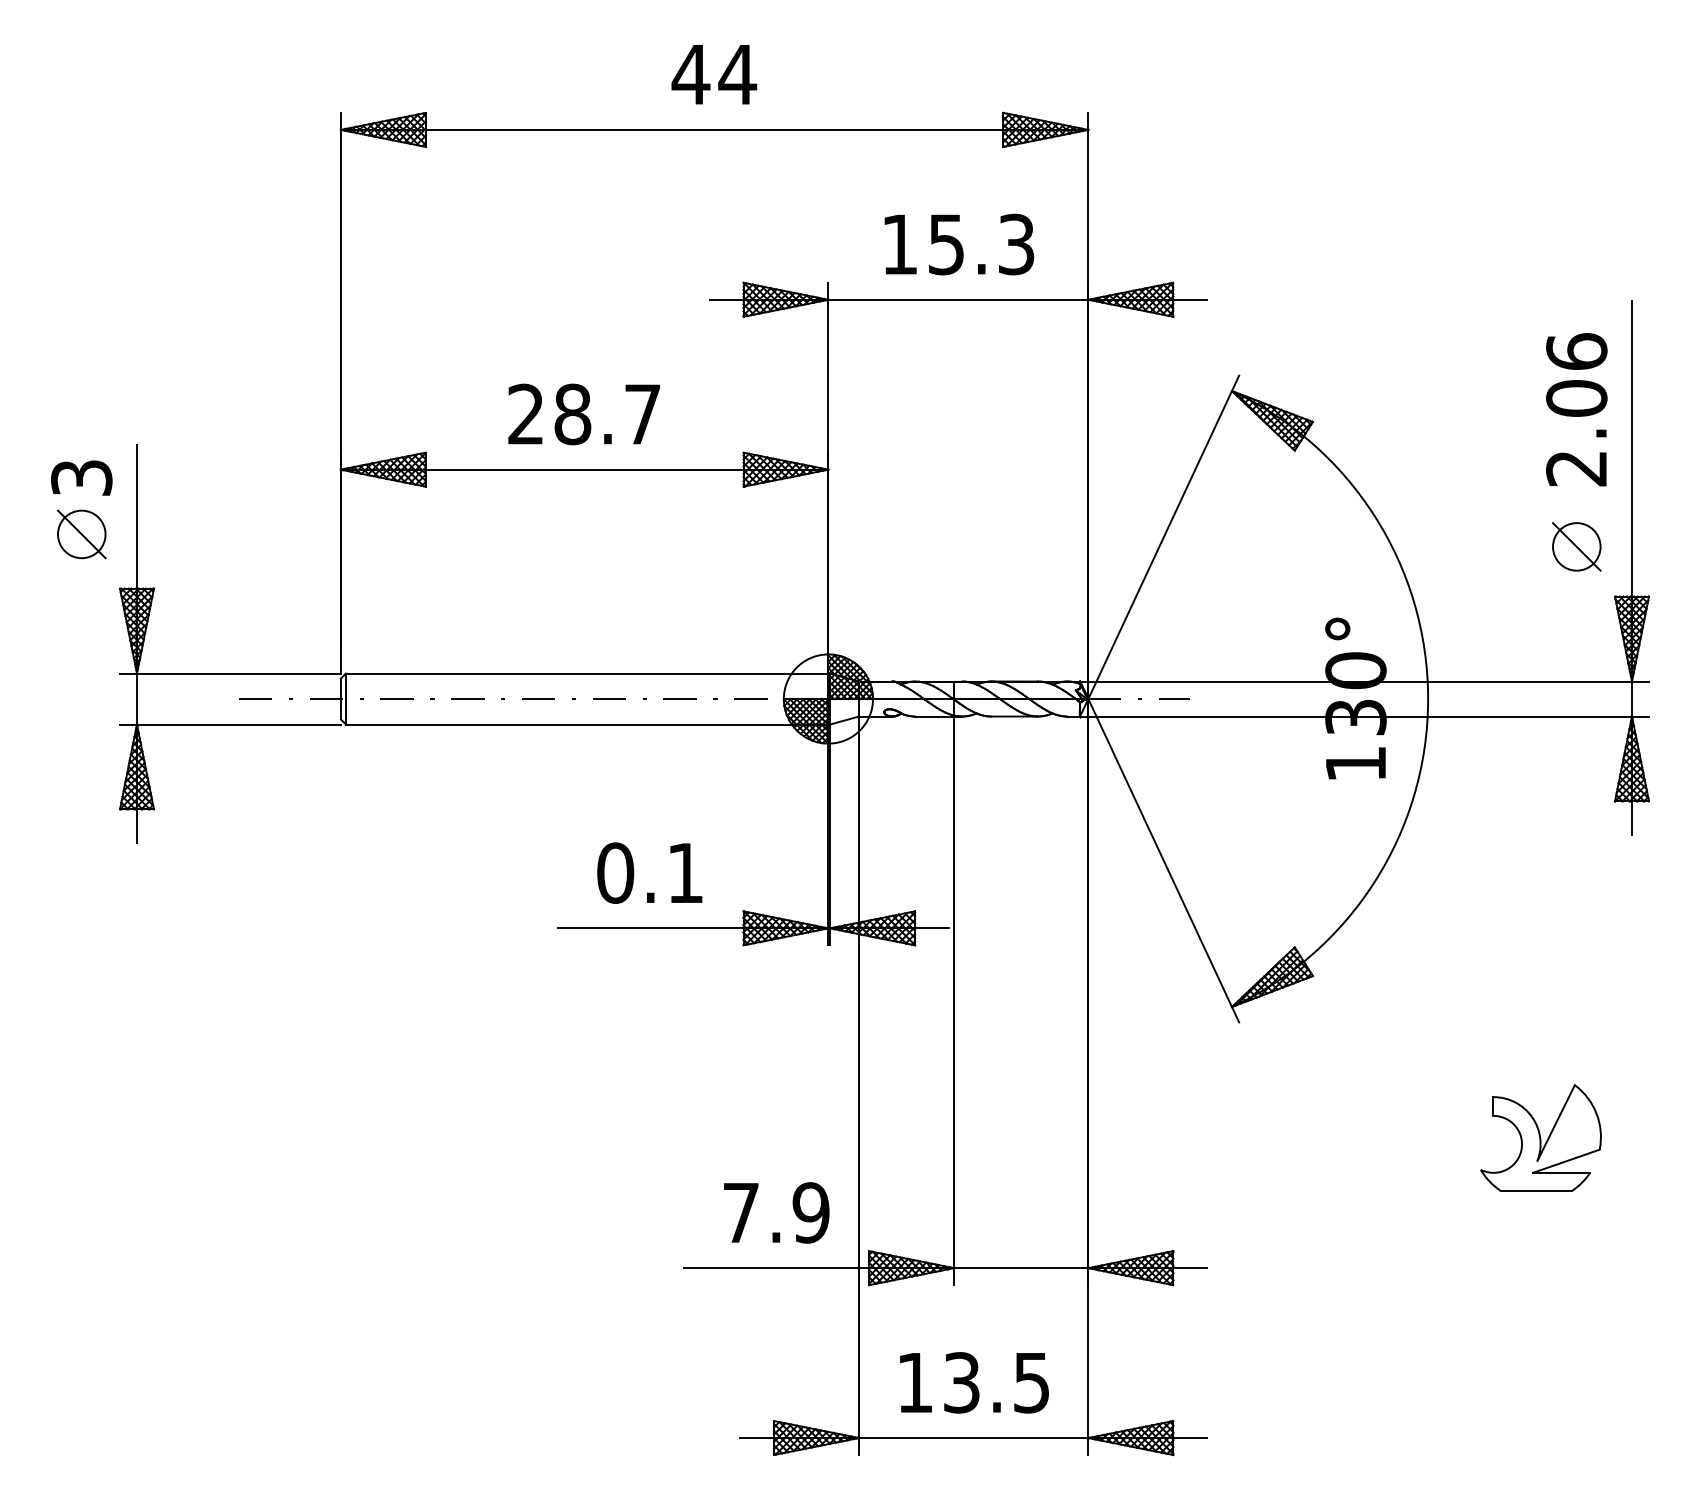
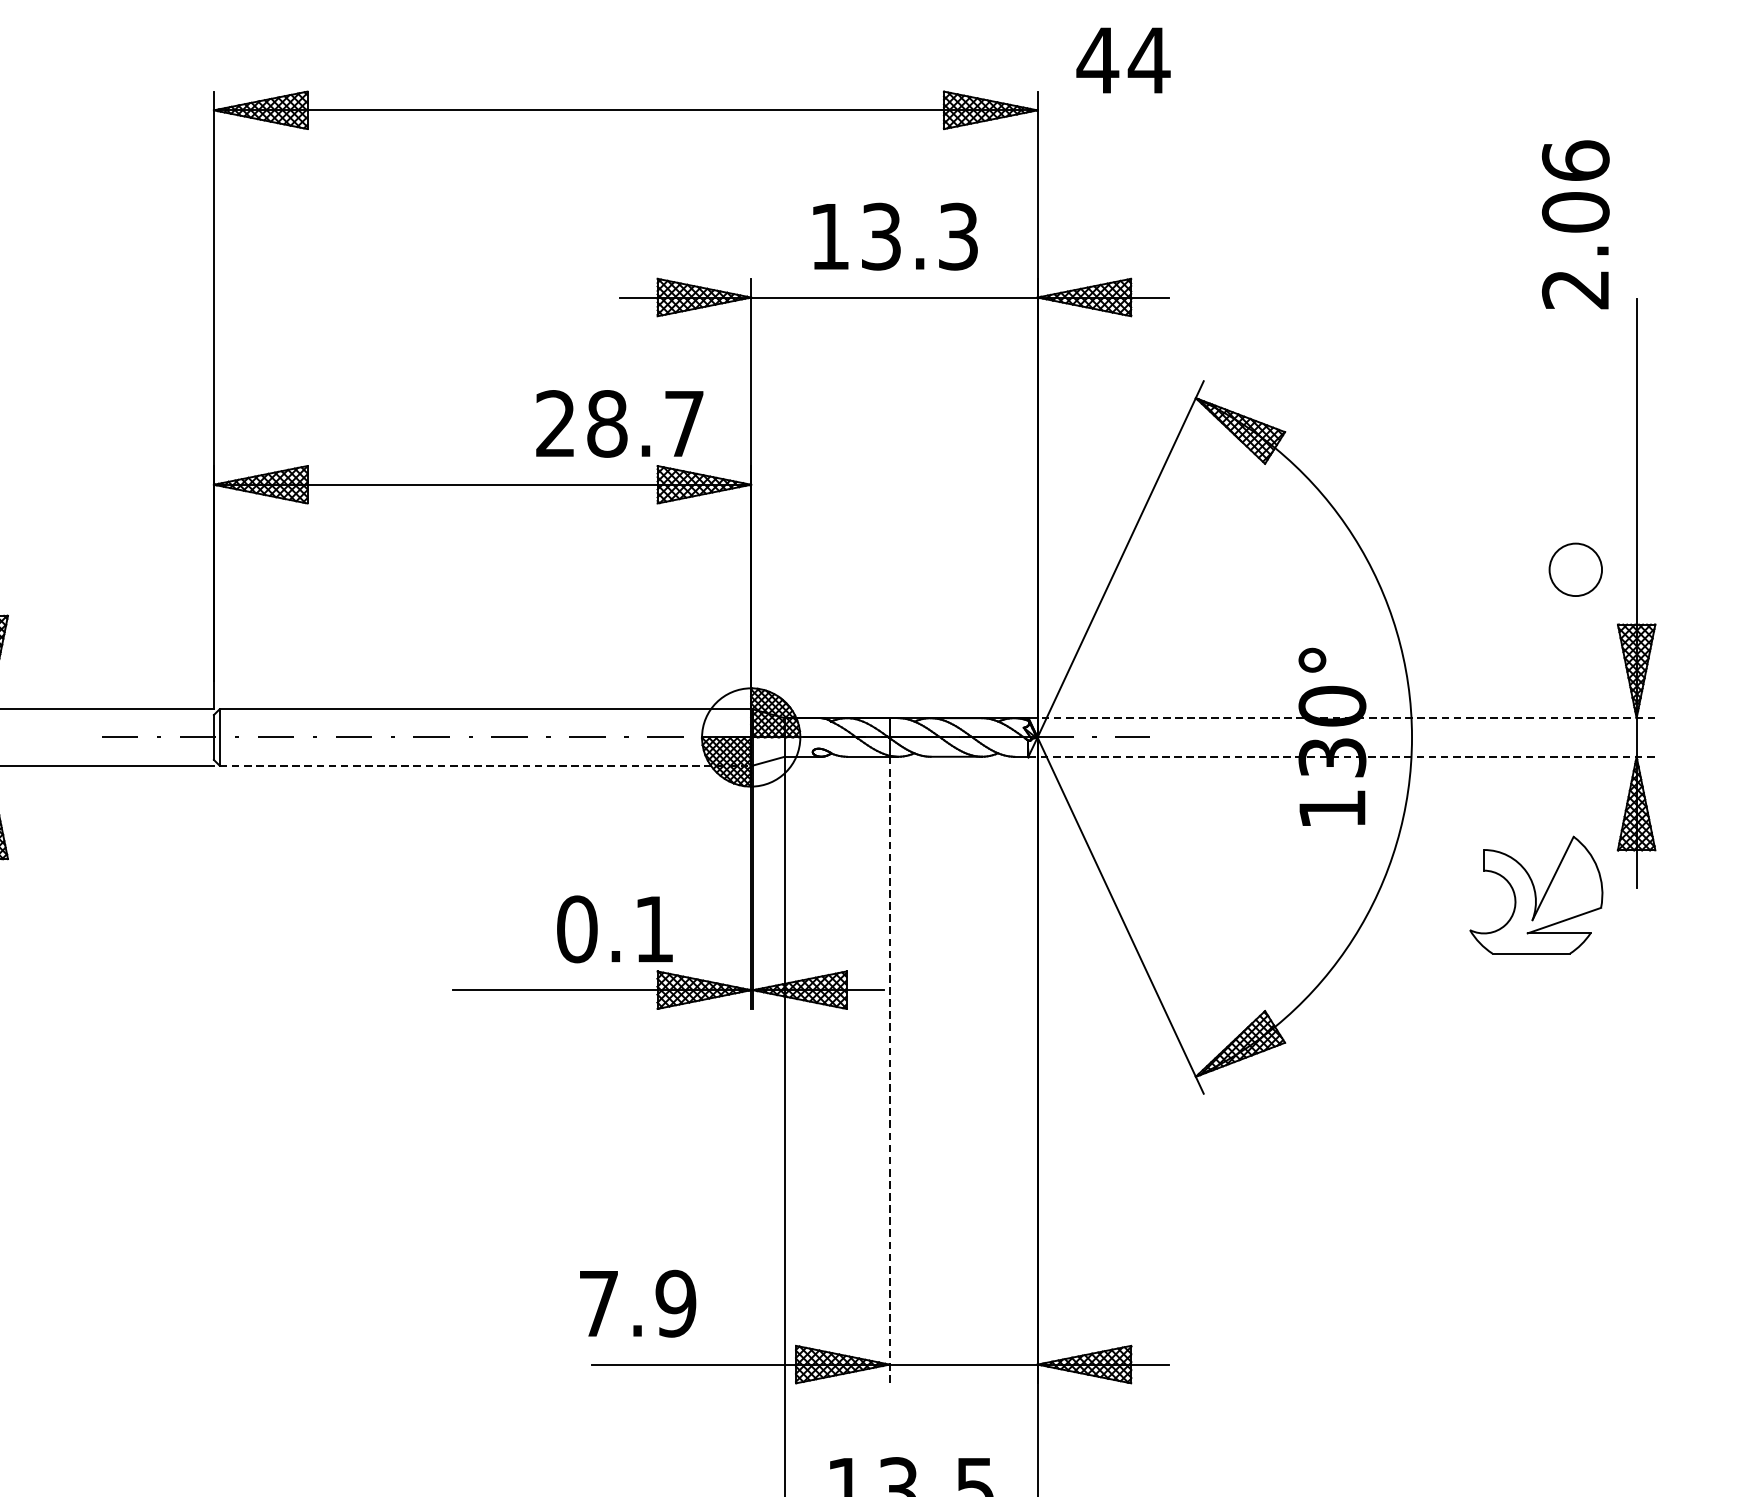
text: (714, 74) -> (1123, 60), moved
text: (946, 243) -> (881, 235), 15.3 -> 13.3
text: (1576, 409) -> (1575, 224), moved
text: (583, 414) -> (619, 423), moved
line: (1576, 546) -> (1575, 569), removed
line: (1364, 681) -> (1341, 718), solid -> dashed
line: (1365, 716) -> (1342, 756), solid -> dashed
line: (587, 724) -> (485, 765), solid -> dashed
text: (649, 872) -> (614, 928), moved
line: (954, 1001) -> (890, 1070), solid -> dashed
part: (1540, 1137) -> (1535, 894), moved
text: (776, 1212) -> (637, 1303), moved

